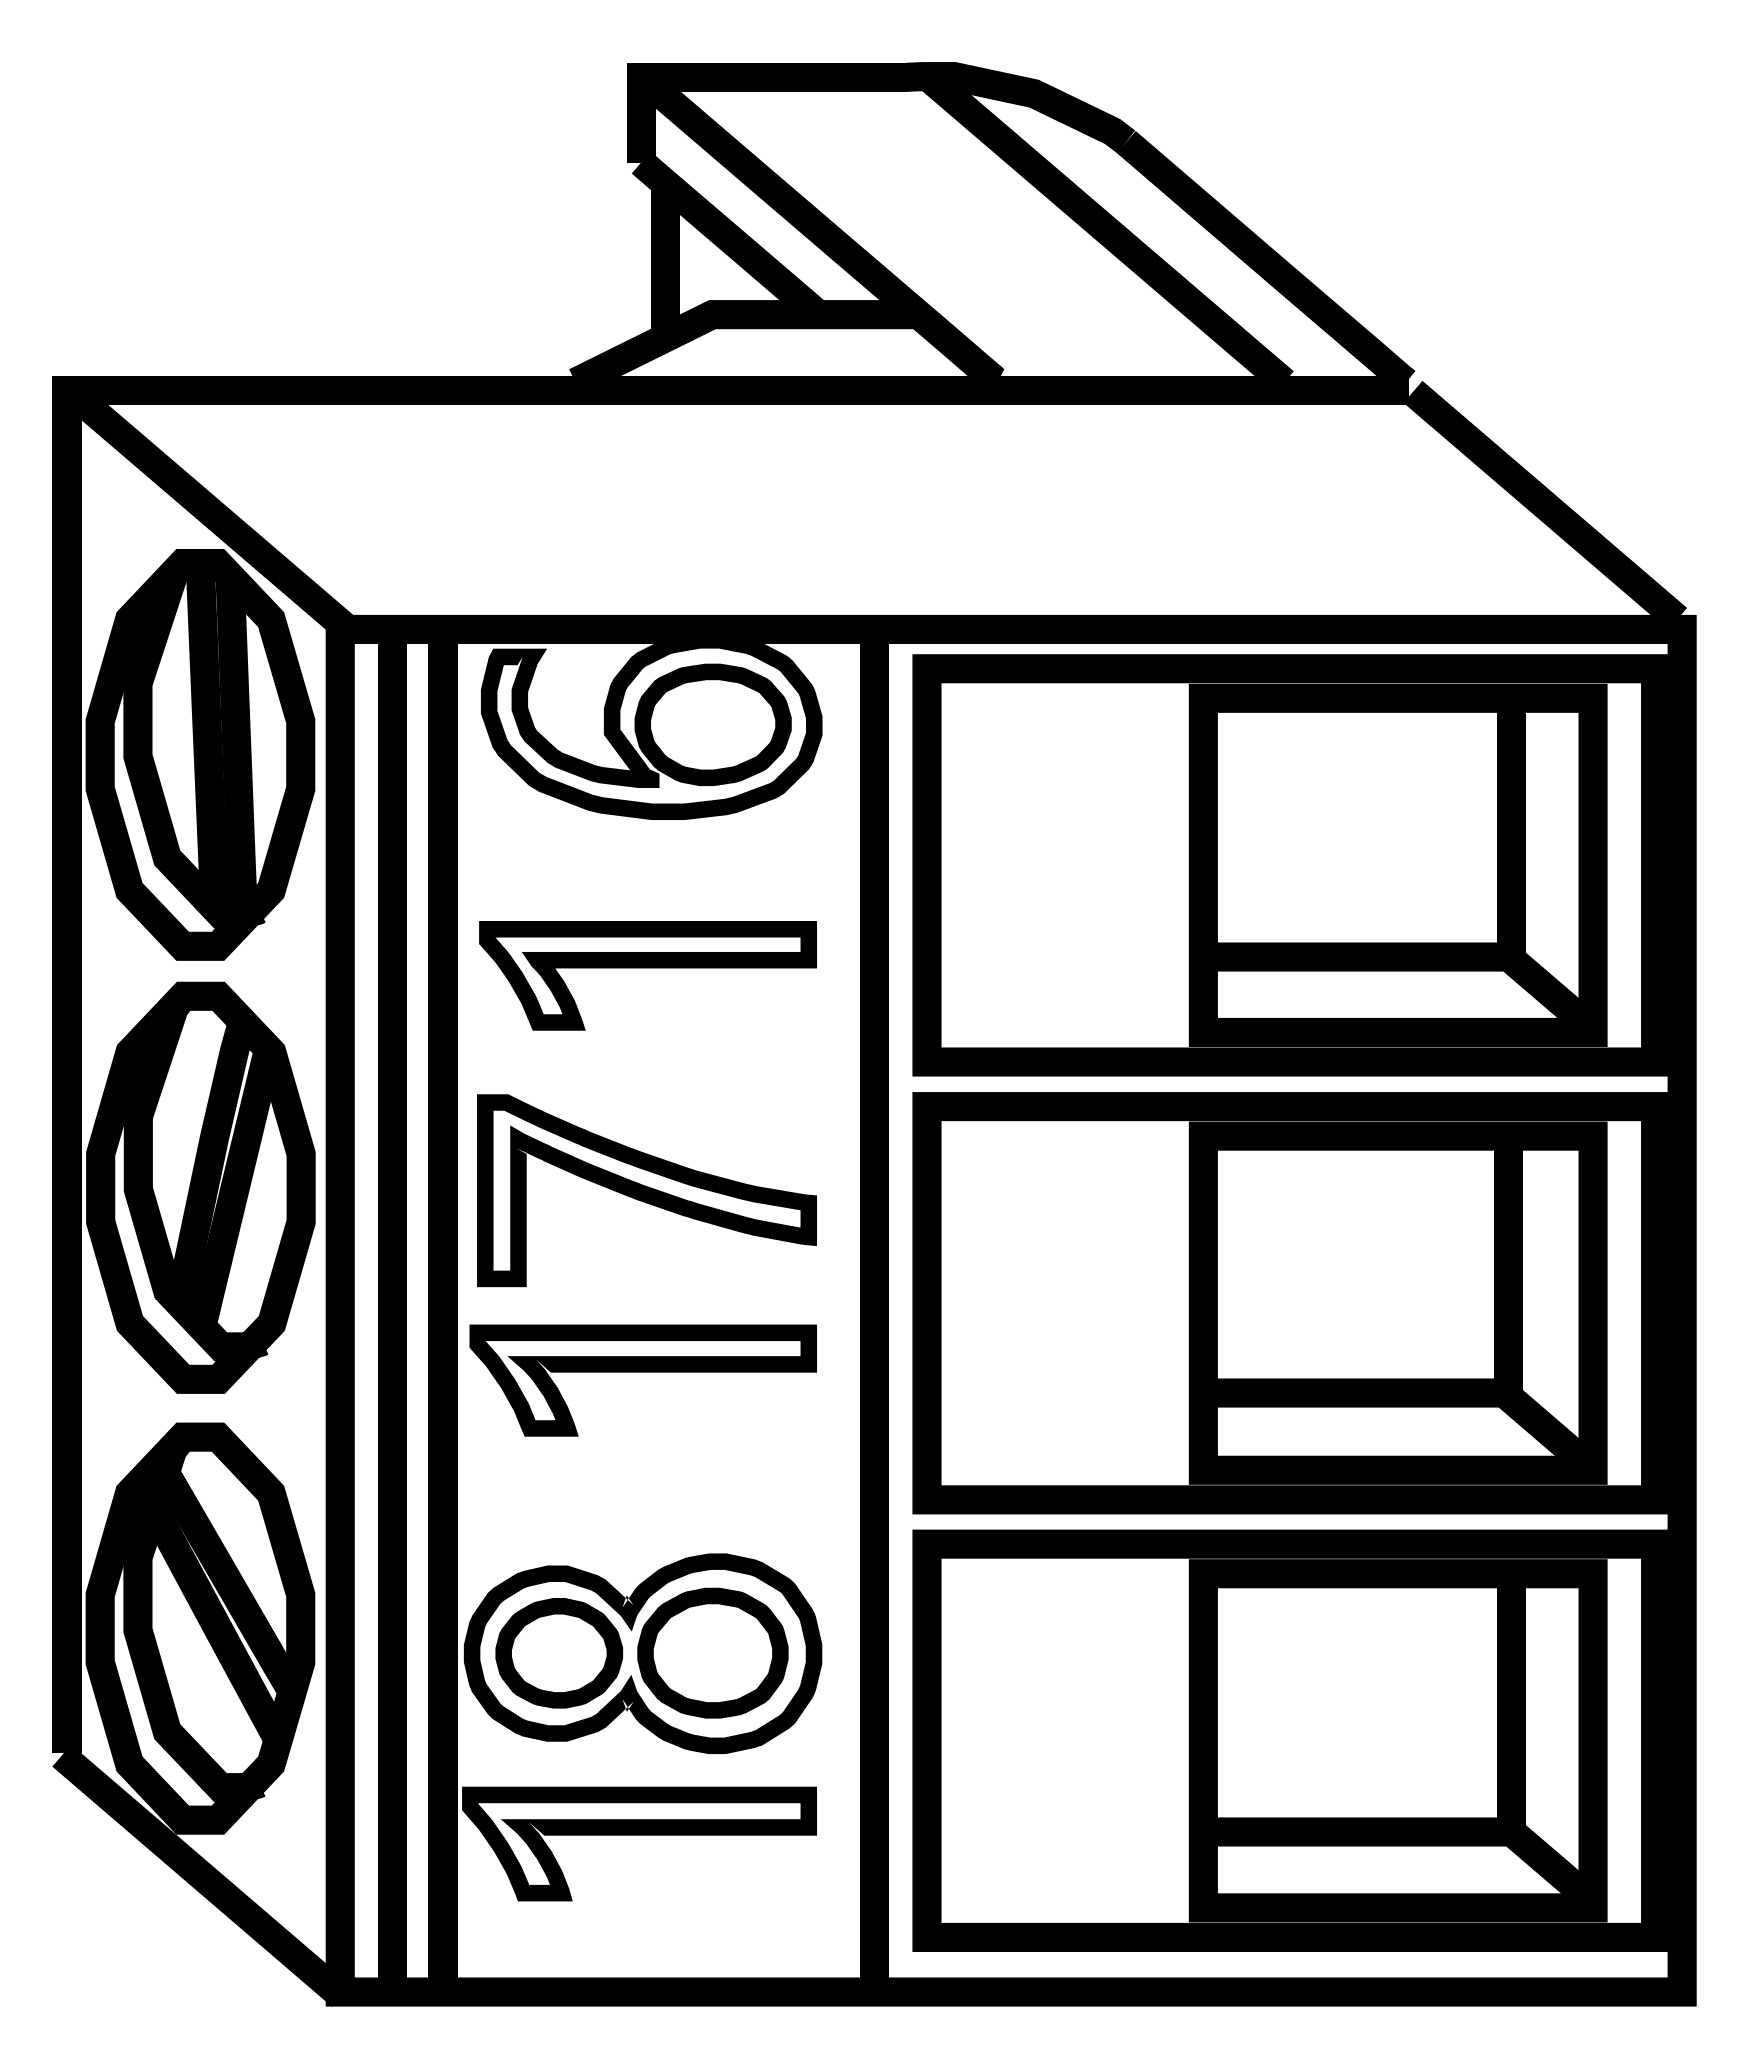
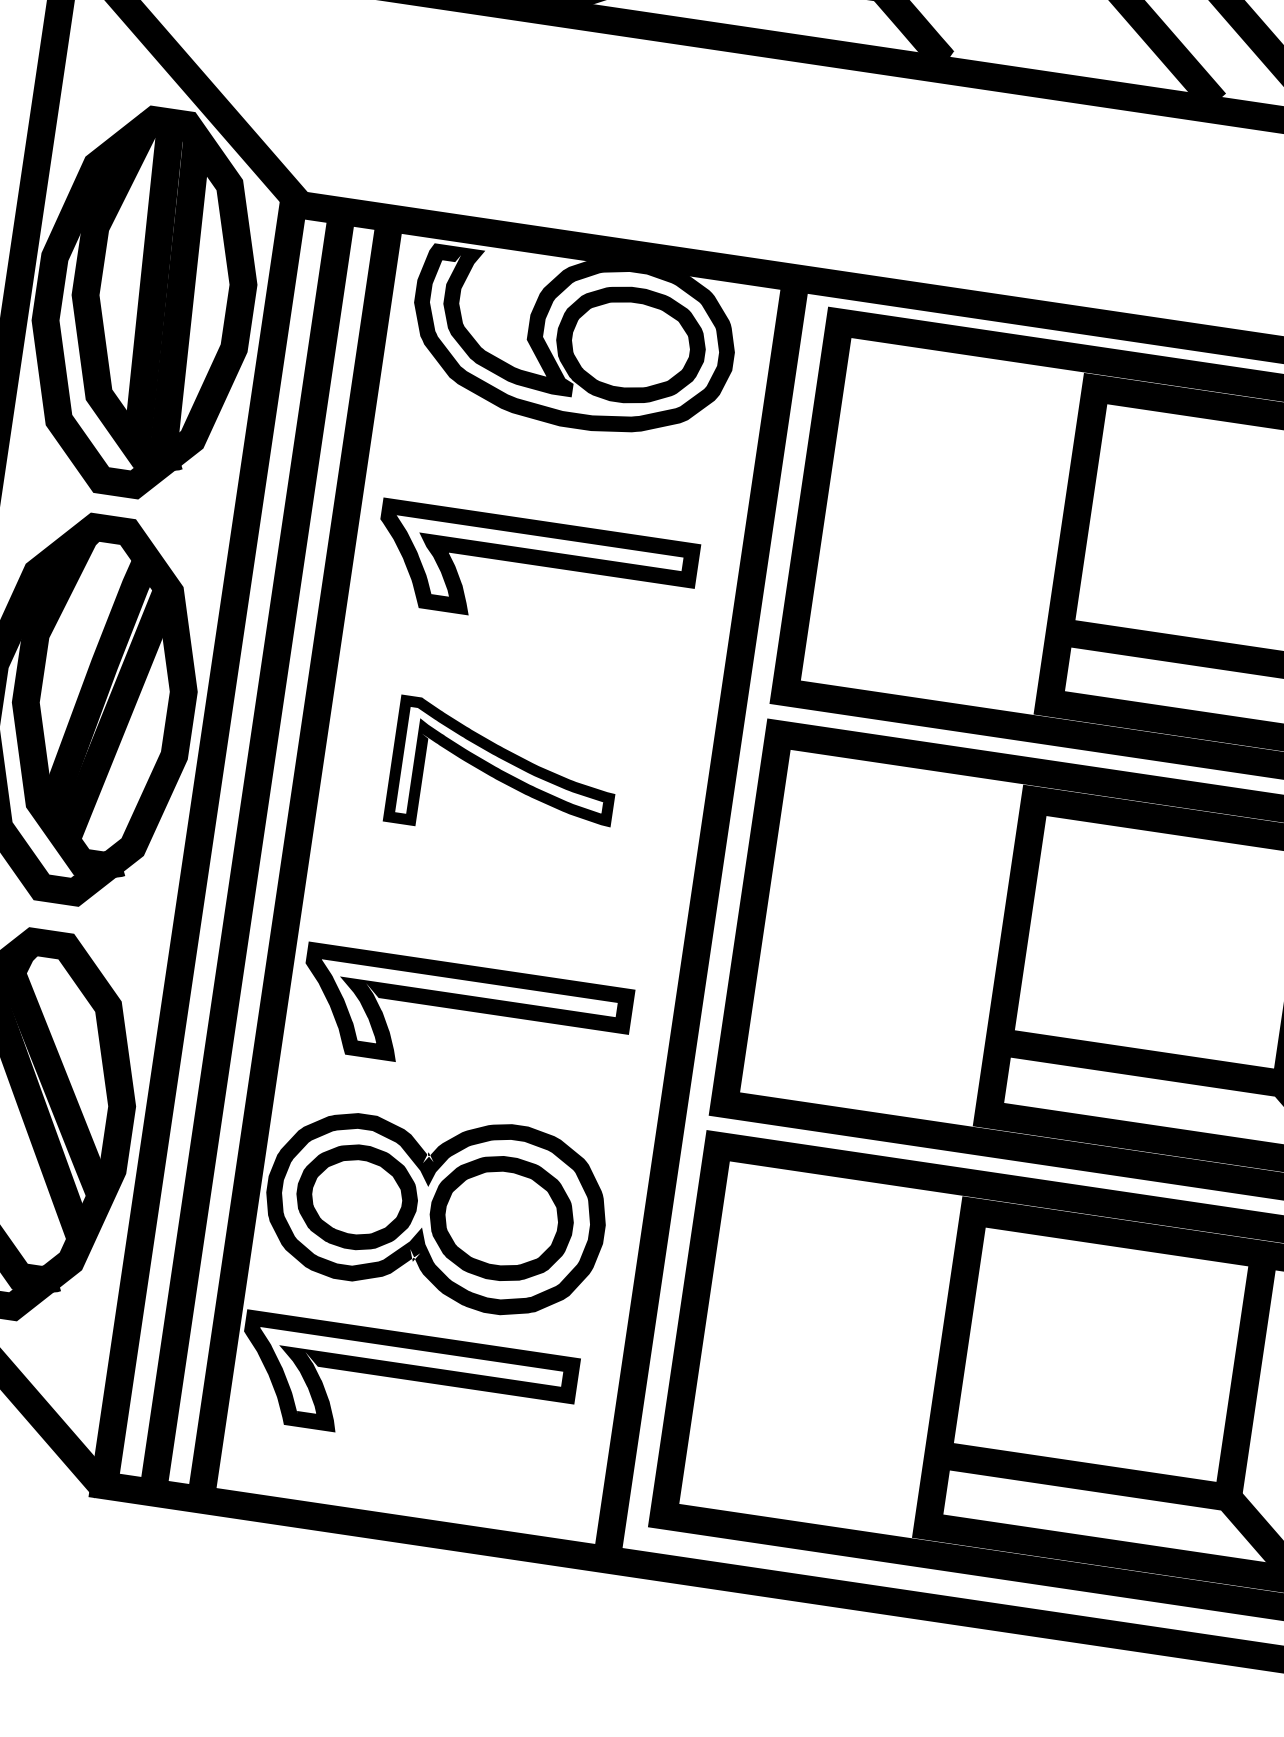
part: (646, 1190) -> (503, 774), size x0.7
part: (642, 1372) -> (464, 1010), moved

